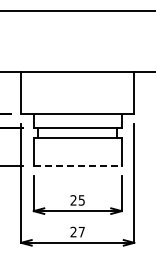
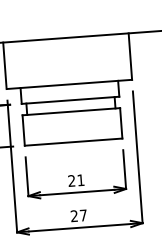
line: (77, 165) -> (73, 141), dashed -> solid
text: (81, 200) -> (80, 180), 25 -> 21

